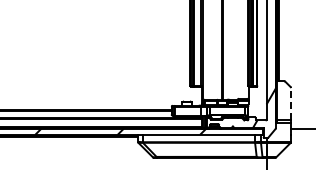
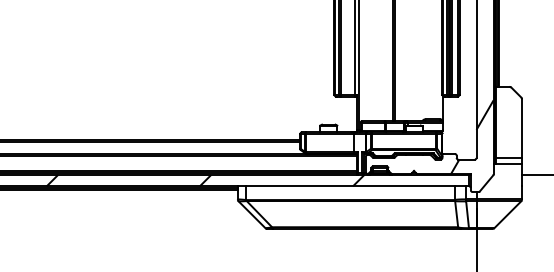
line: (291, 103) -> (522, 128), dashed -> solid

